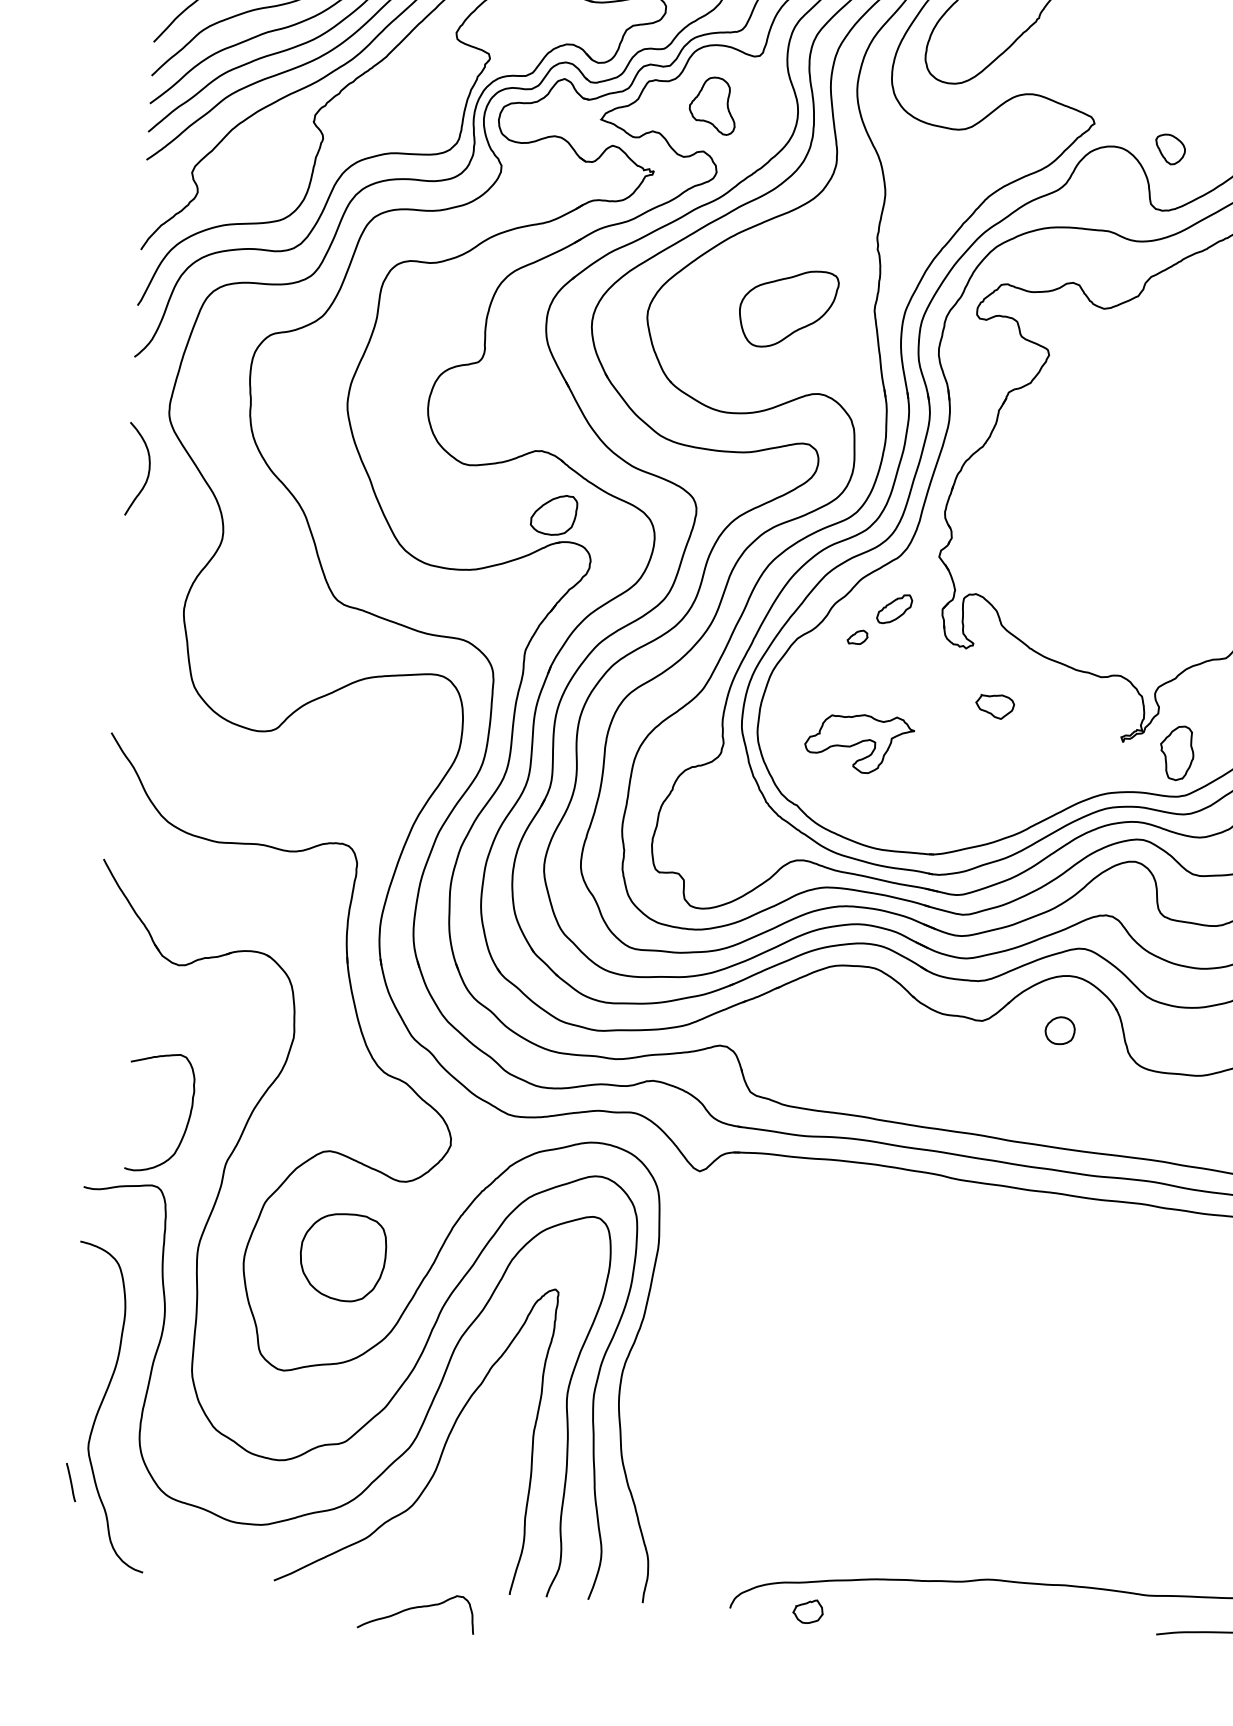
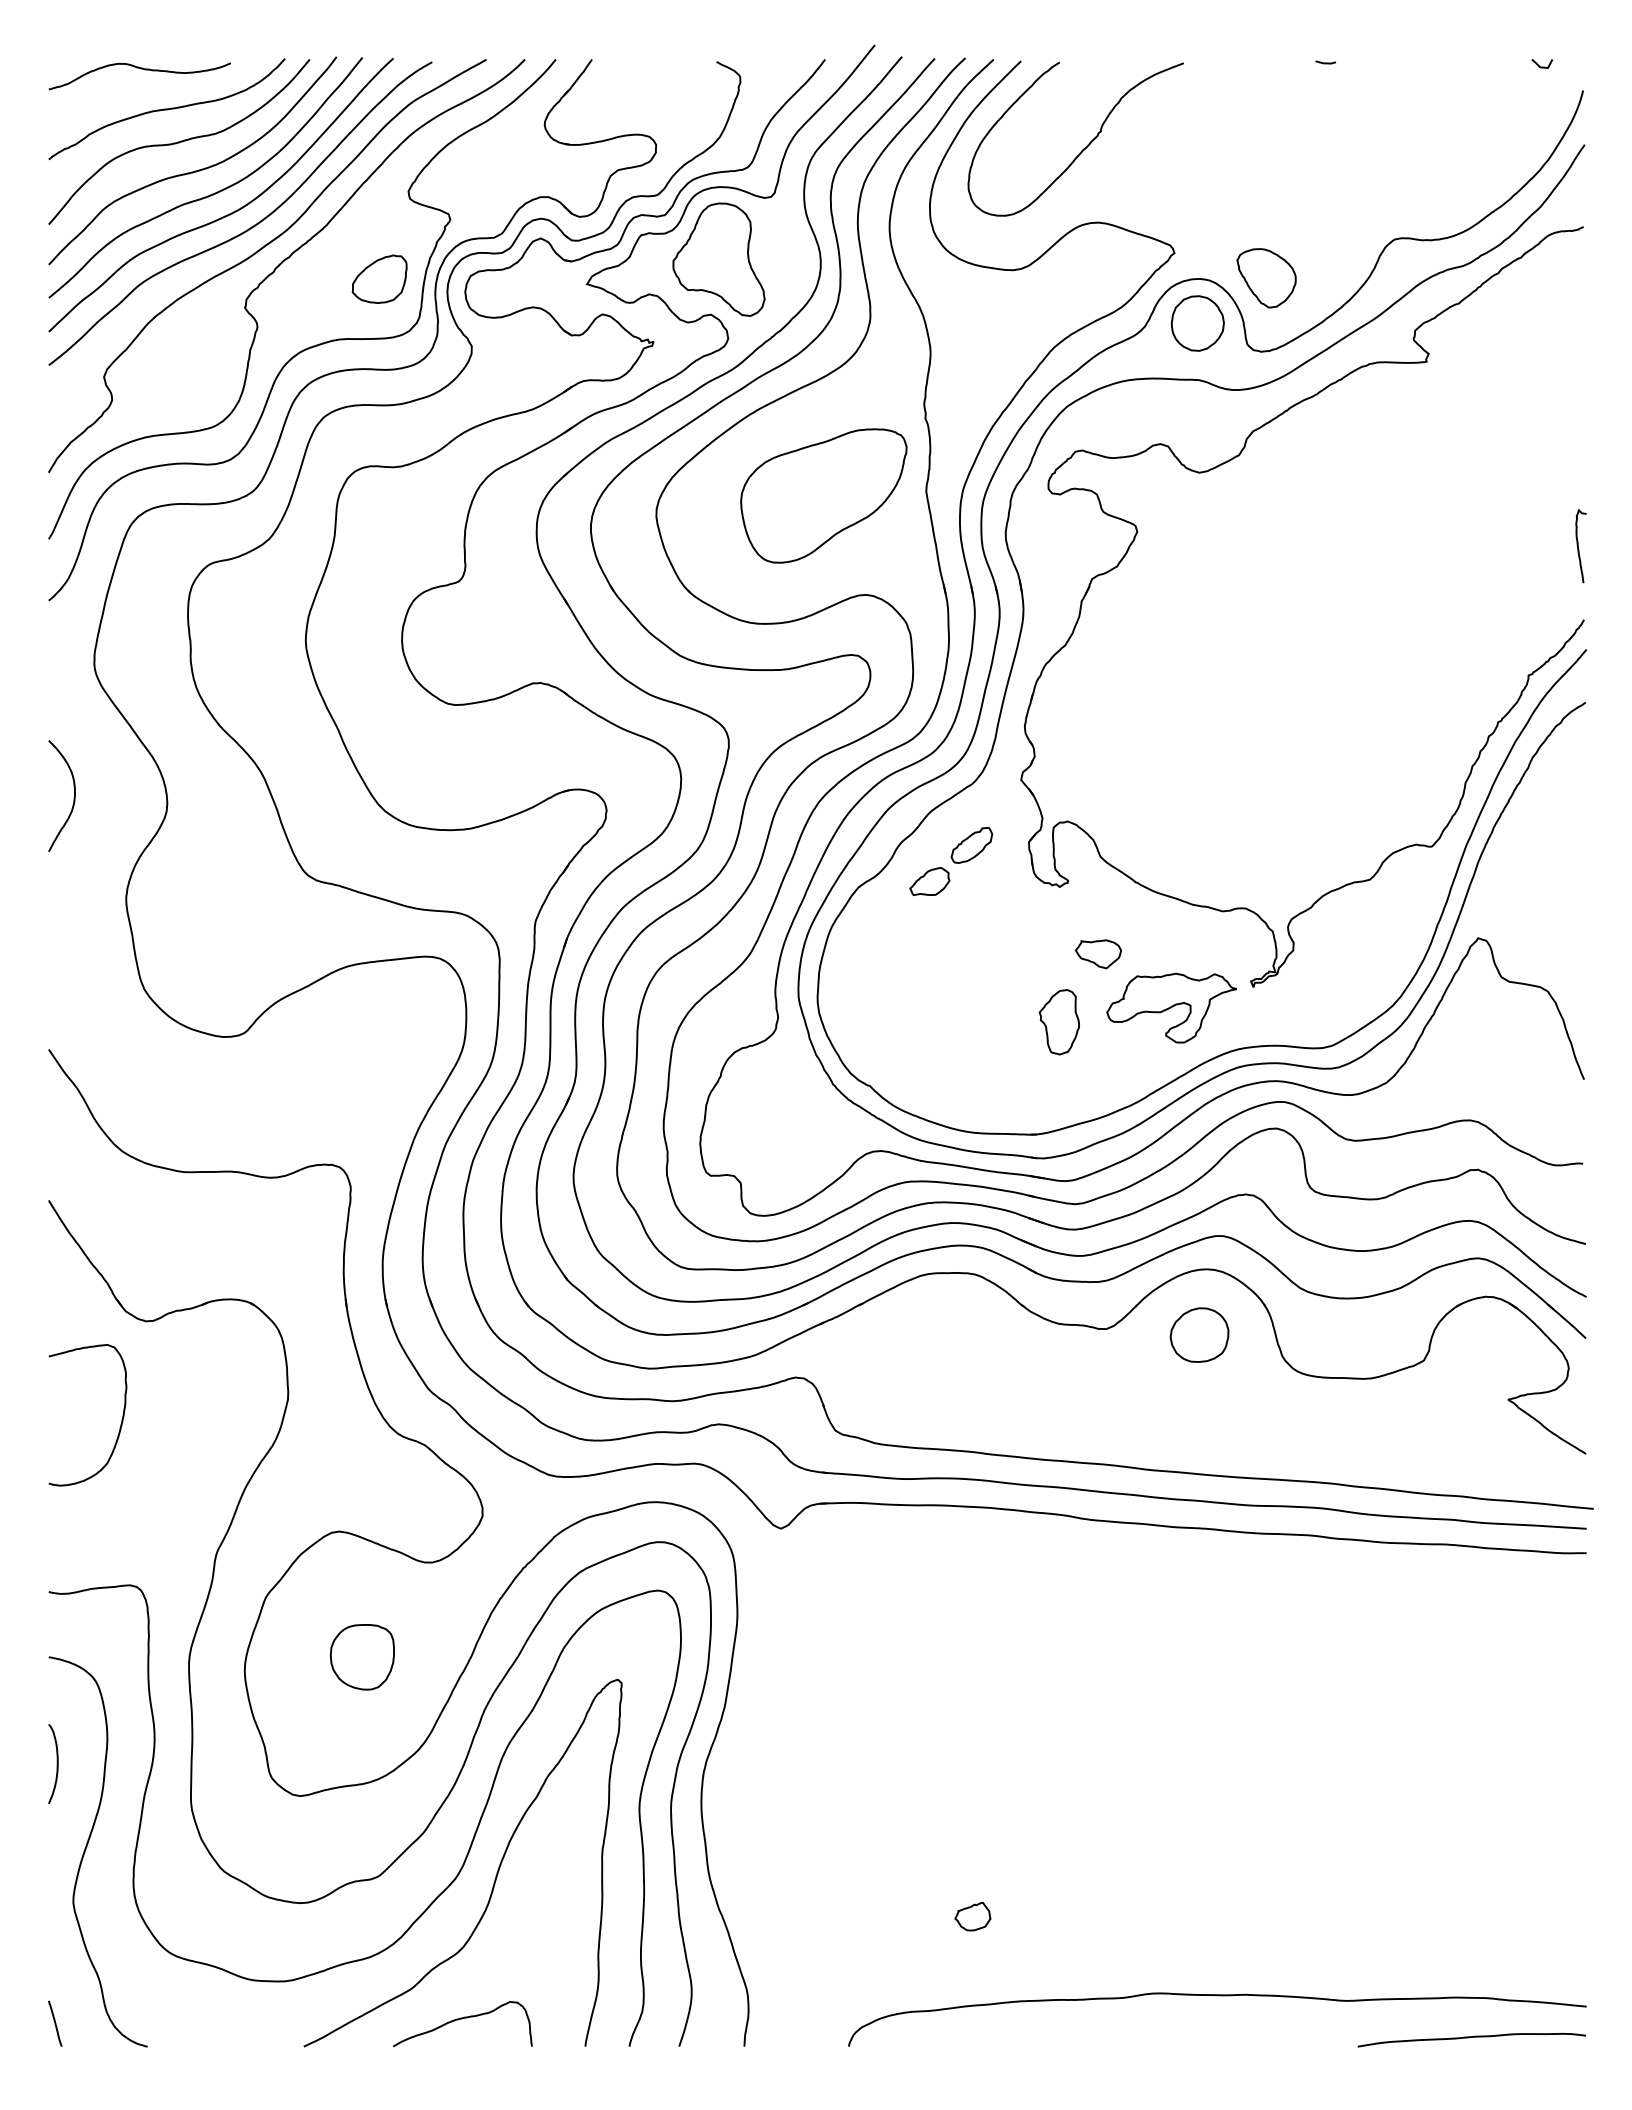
part: (712, 105) -> (718, 259), size x1.67
part: (1170, 149) -> (1266, 278), size x1.67
part: (1110, 183) -> (1197, 323), added
part: (788, 308) -> (823, 495), size x1.43
curve: (148, 471) -> (73, 797), moved
part: (553, 514) -> (379, 278), moved
part: (857, 637) -> (929, 881), size x1.67
part: (859, 743) -> (1171, 1007), moved
part: (1176, 753) -> (1058, 1022), moved
part: (1060, 1030) -> (1199, 1334), size x1.67
curve: (186, 1124) -> (119, 1427), moved
part: (342, 1257) -> (361, 1657), size x0.62
curve: (81, 1330) -> (56, 1763), added
line: (71, 1482) -> (55, 2023), moved
curve: (416, 1608) -> (462, 2019), moved
part: (807, 1611) -> (972, 1916), moved

